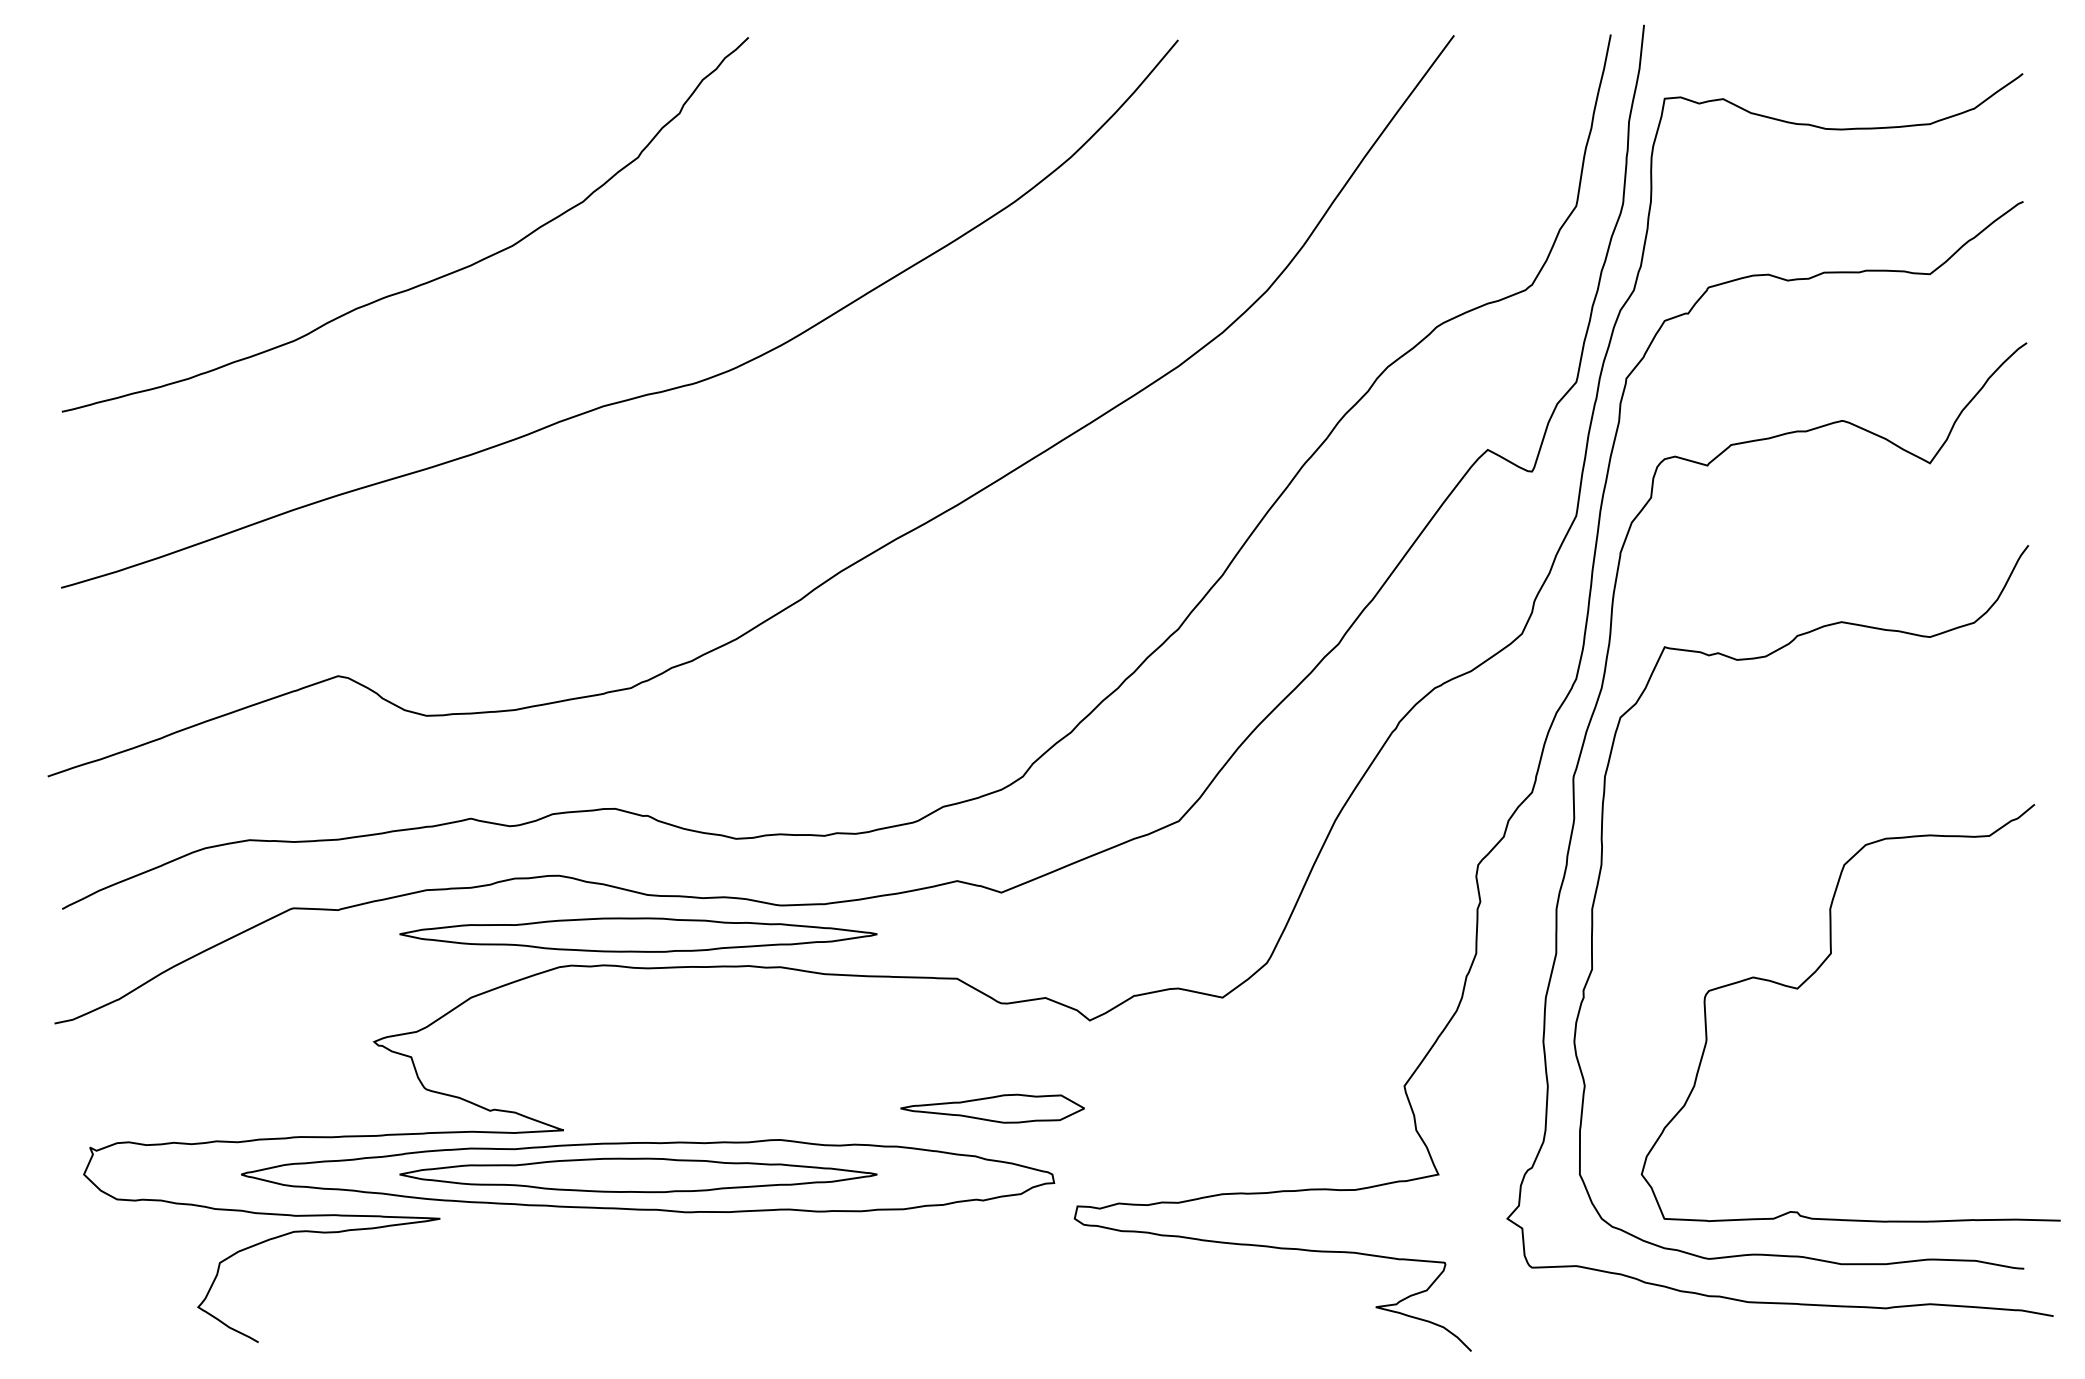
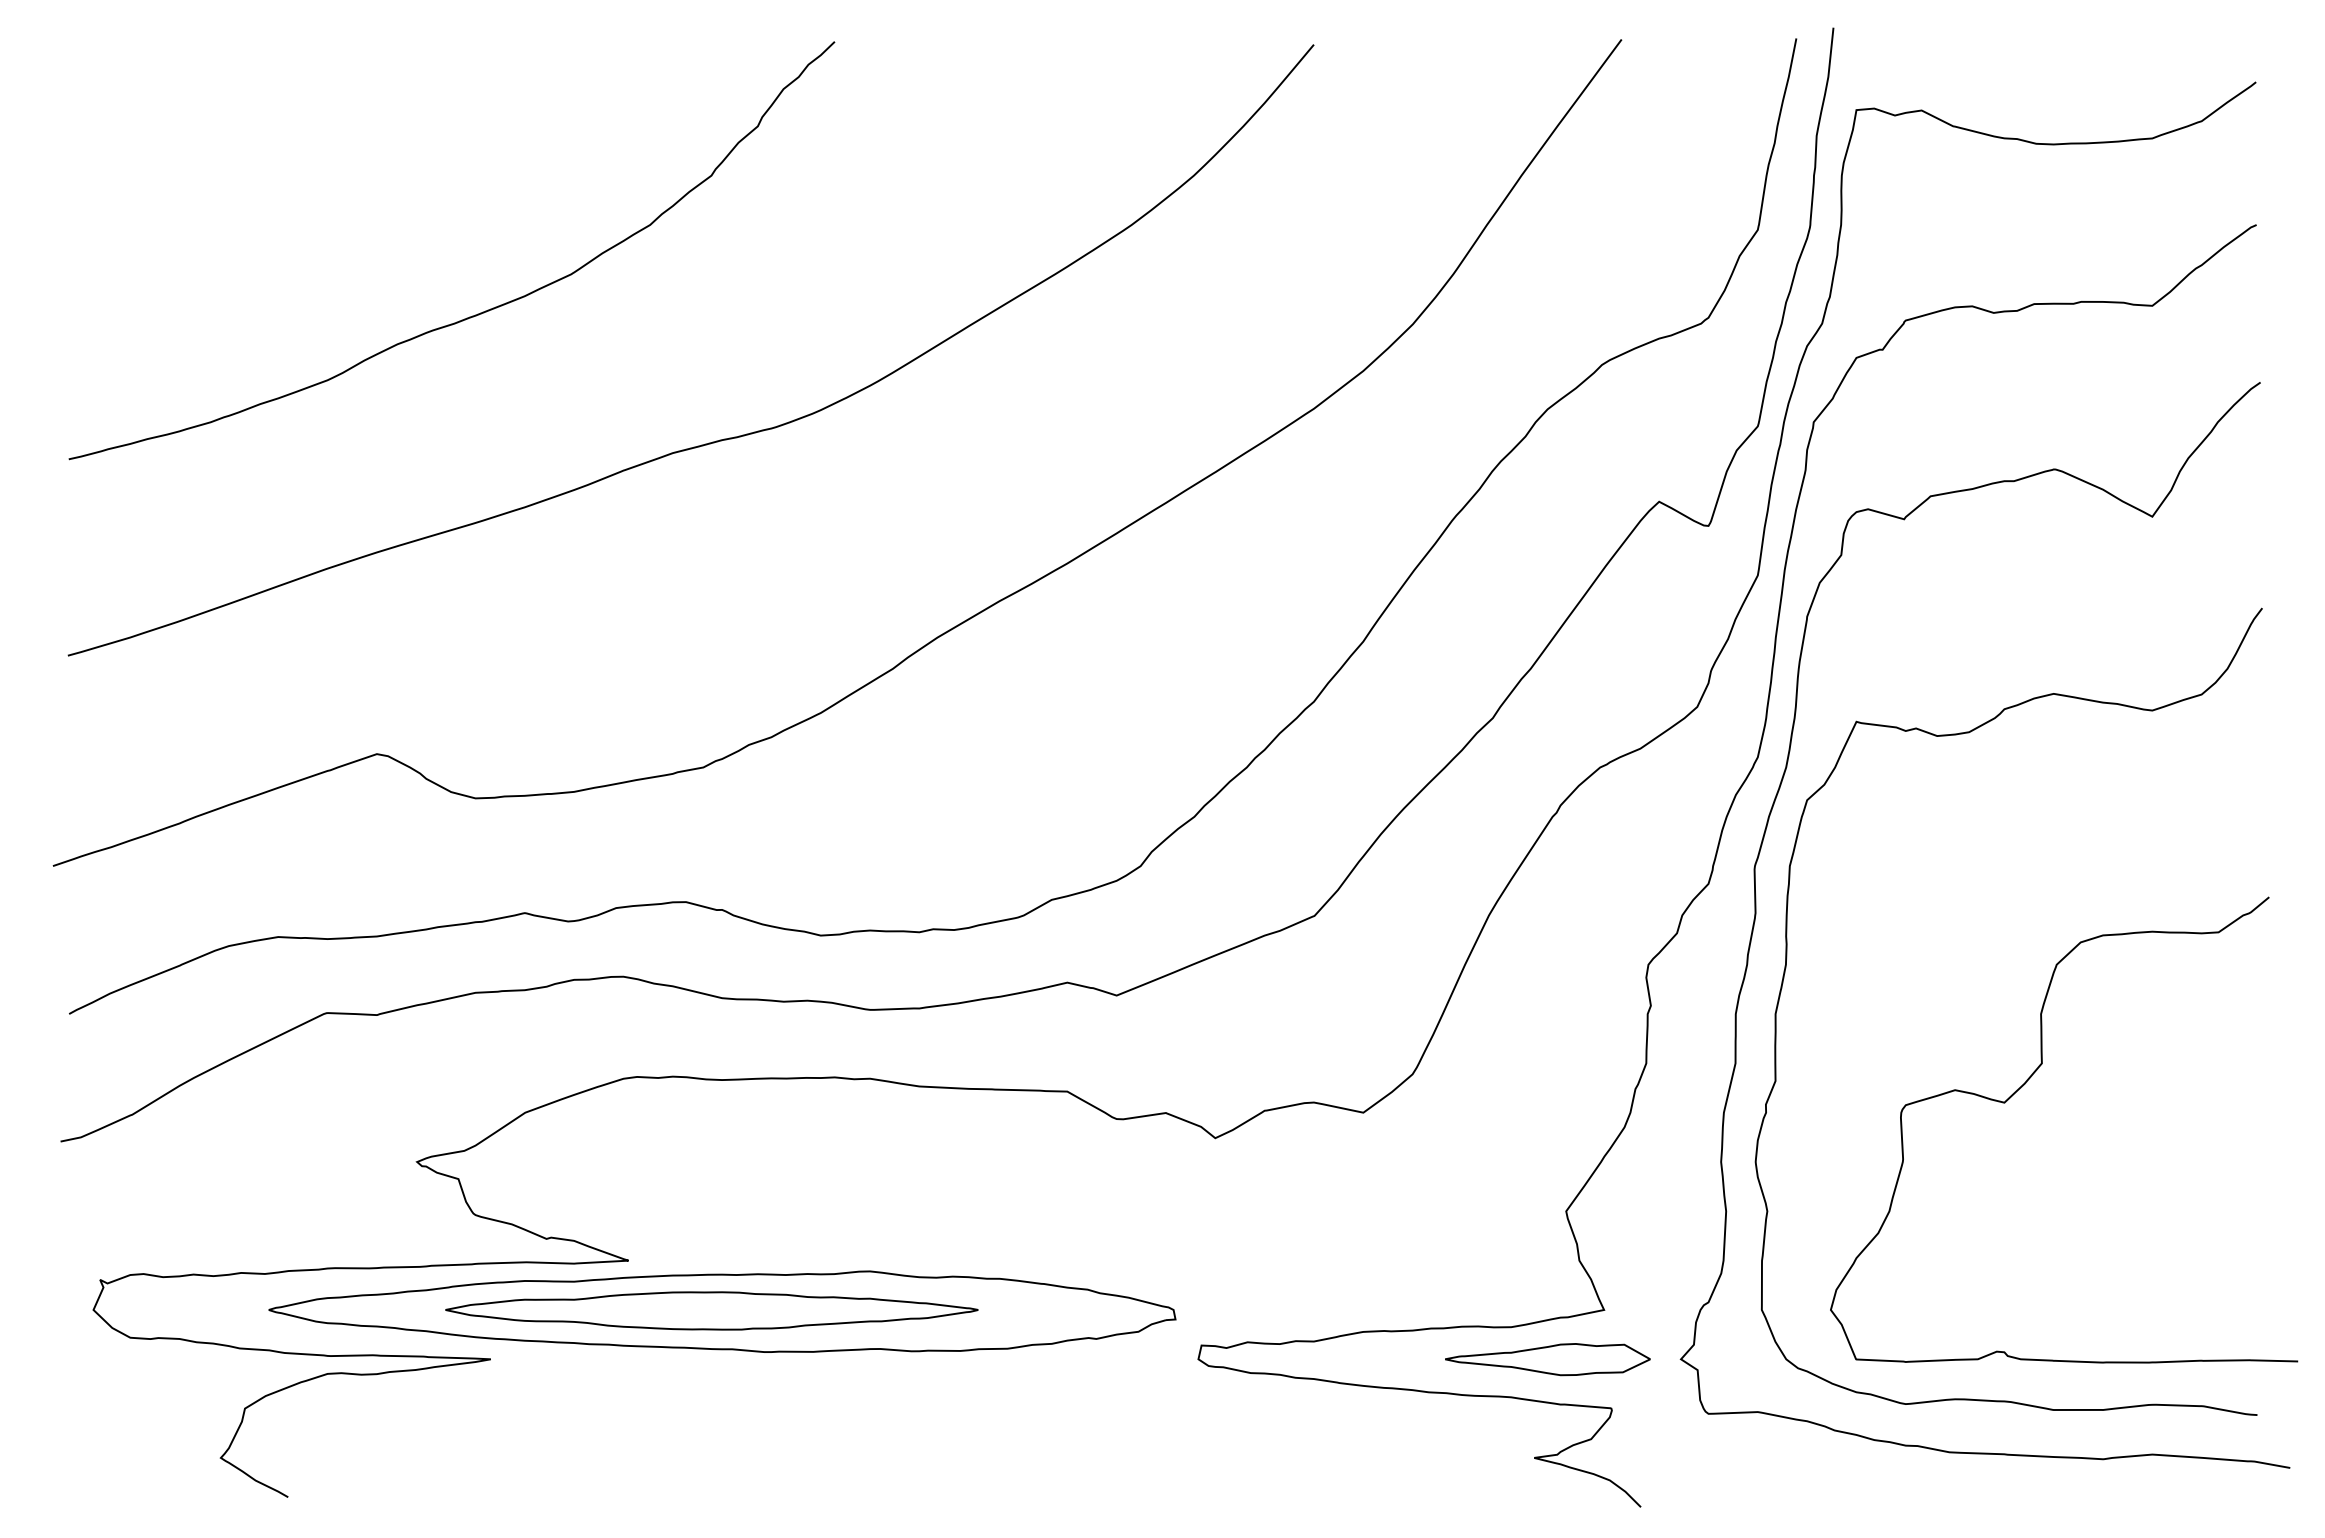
part: (638, 934) -> (711, 1042), removed
part: (992, 1108) -> (1547, 1359), moved

